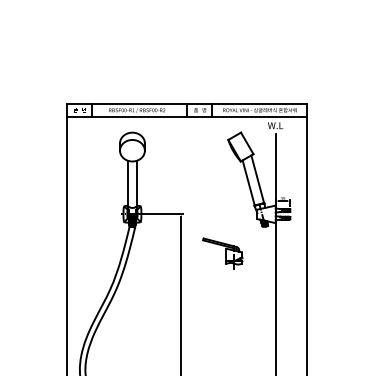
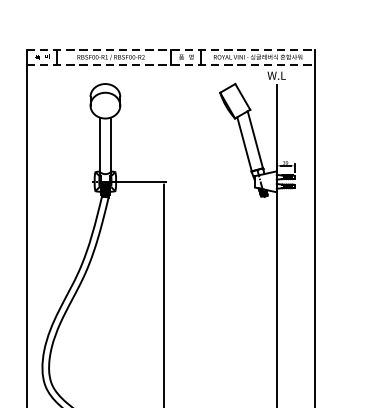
line: (187, 104) -> (171, 50), solid -> dashed
line: (187, 116) -> (171, 64), solid -> dashed
part: (222, 253) -> (213, 228), removed

